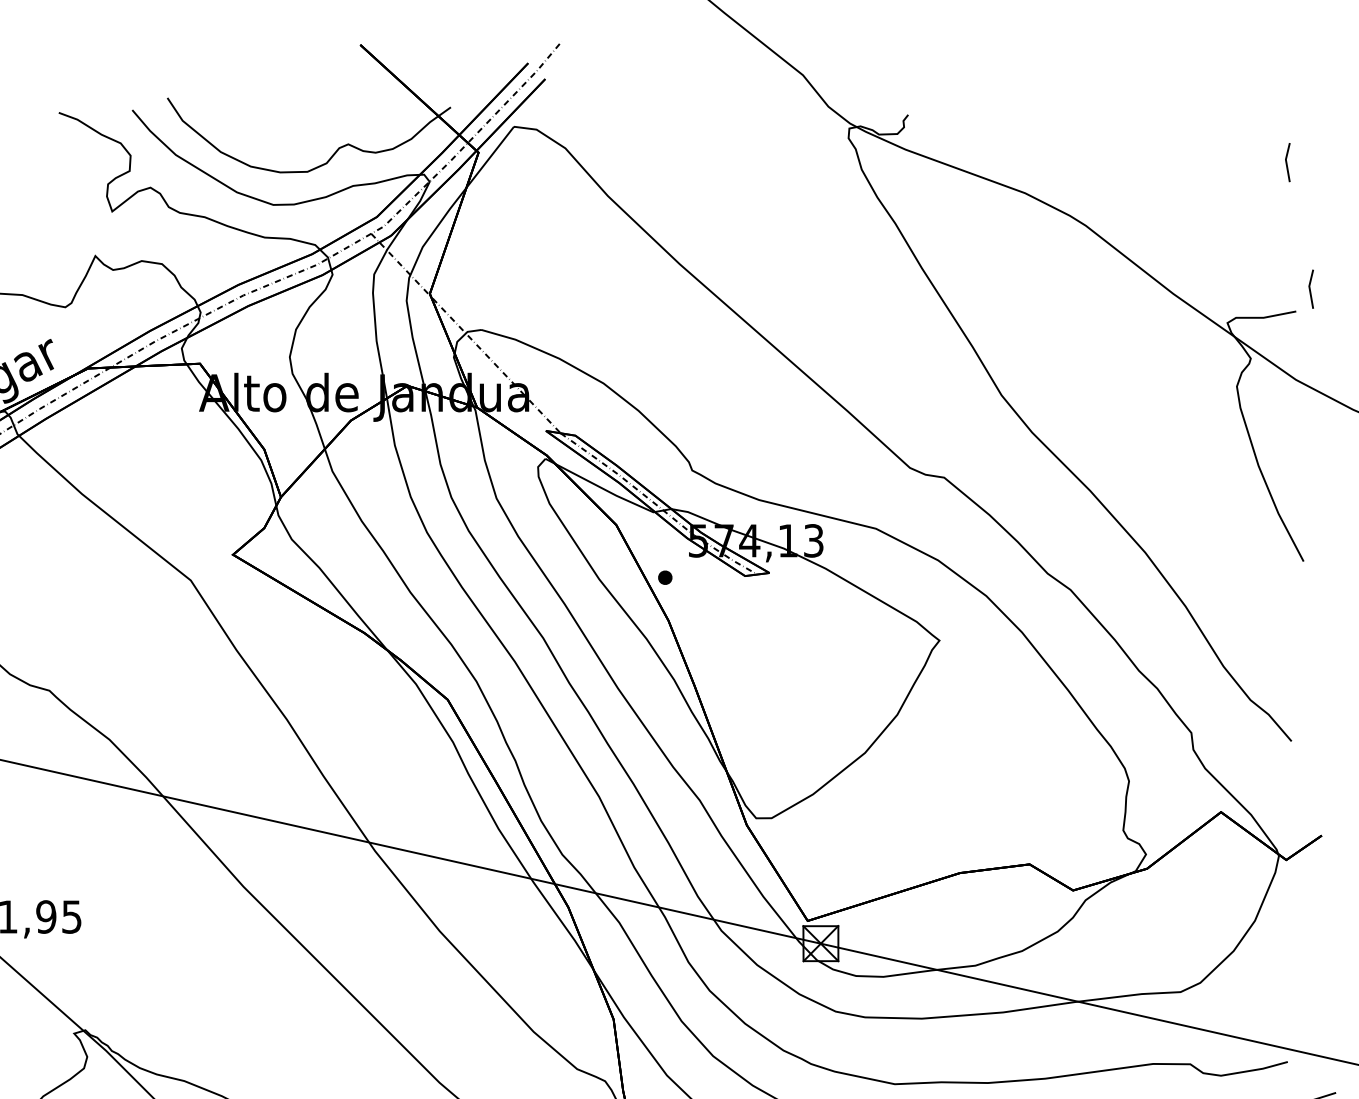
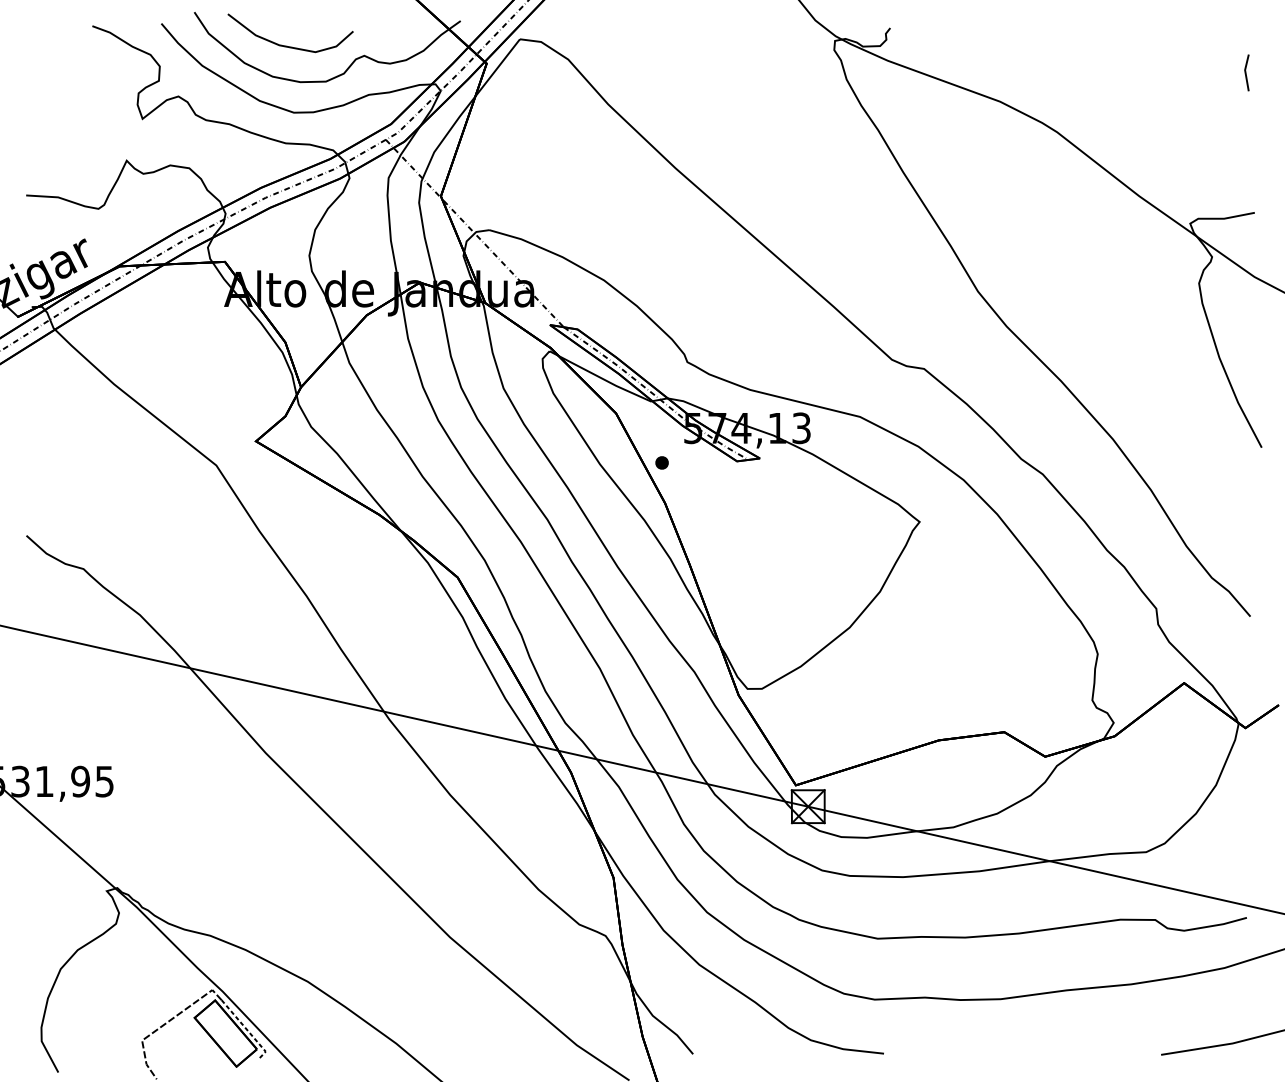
curve: (266, 133) -> (287, 45), added
line: (1310, 288) -> (1268, 191), removed

